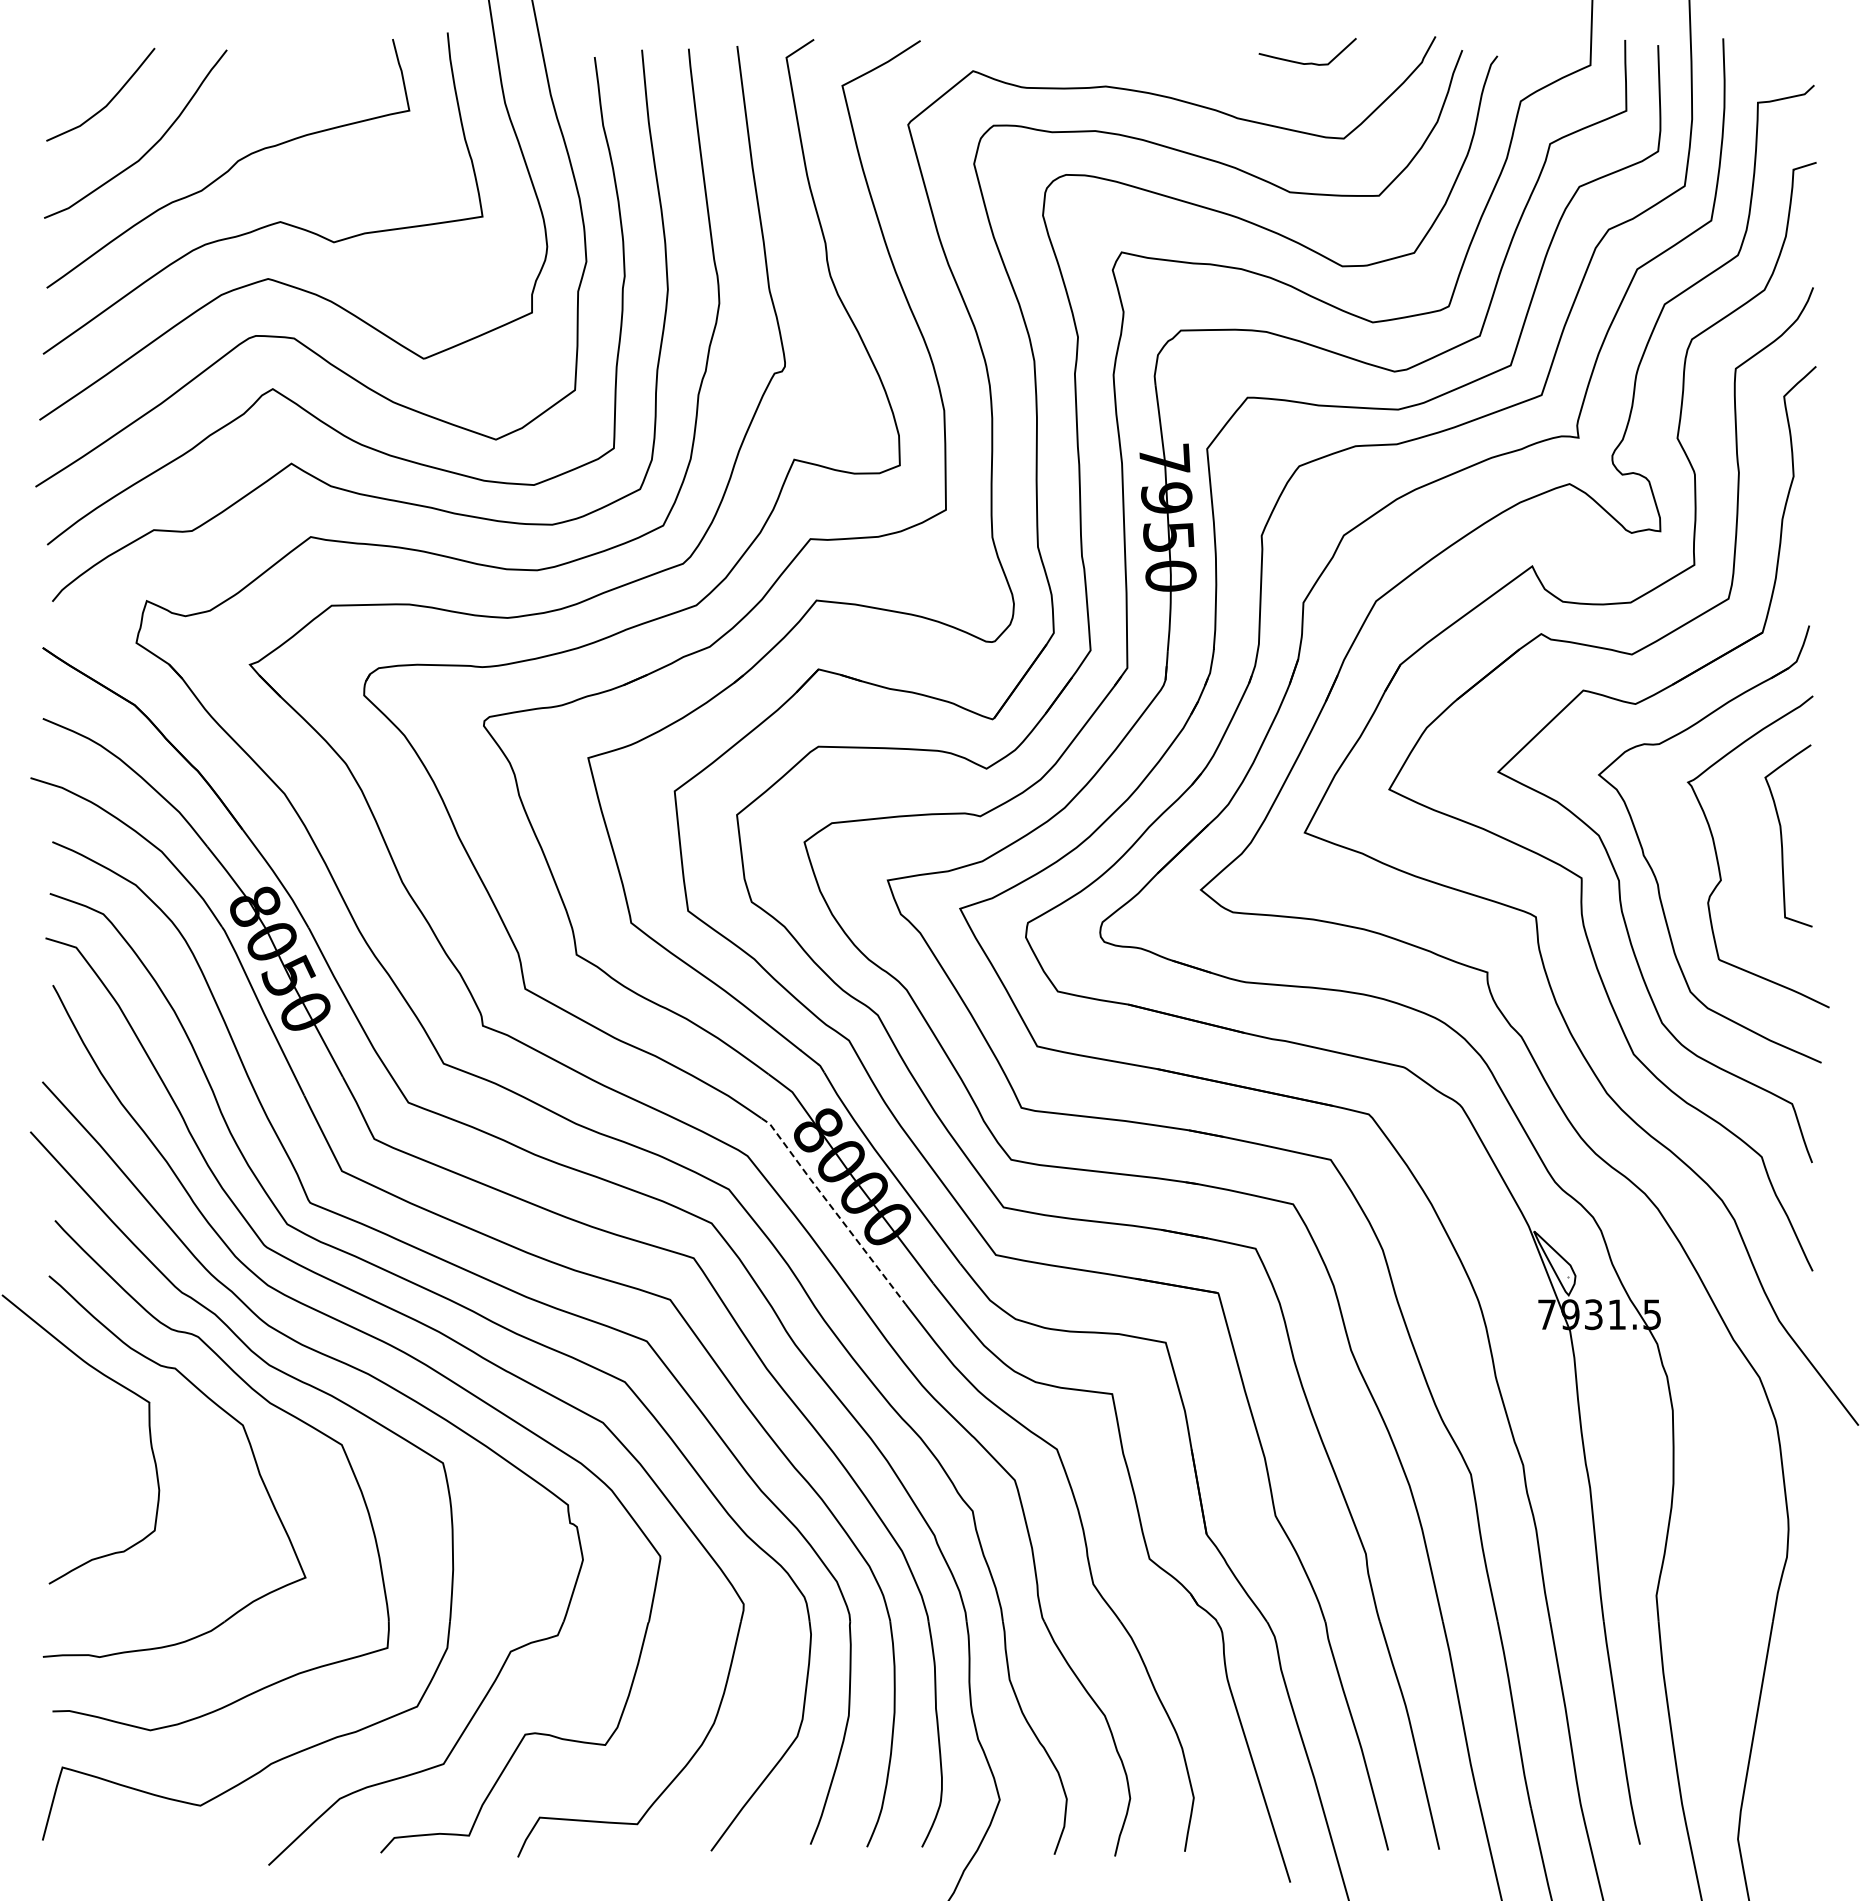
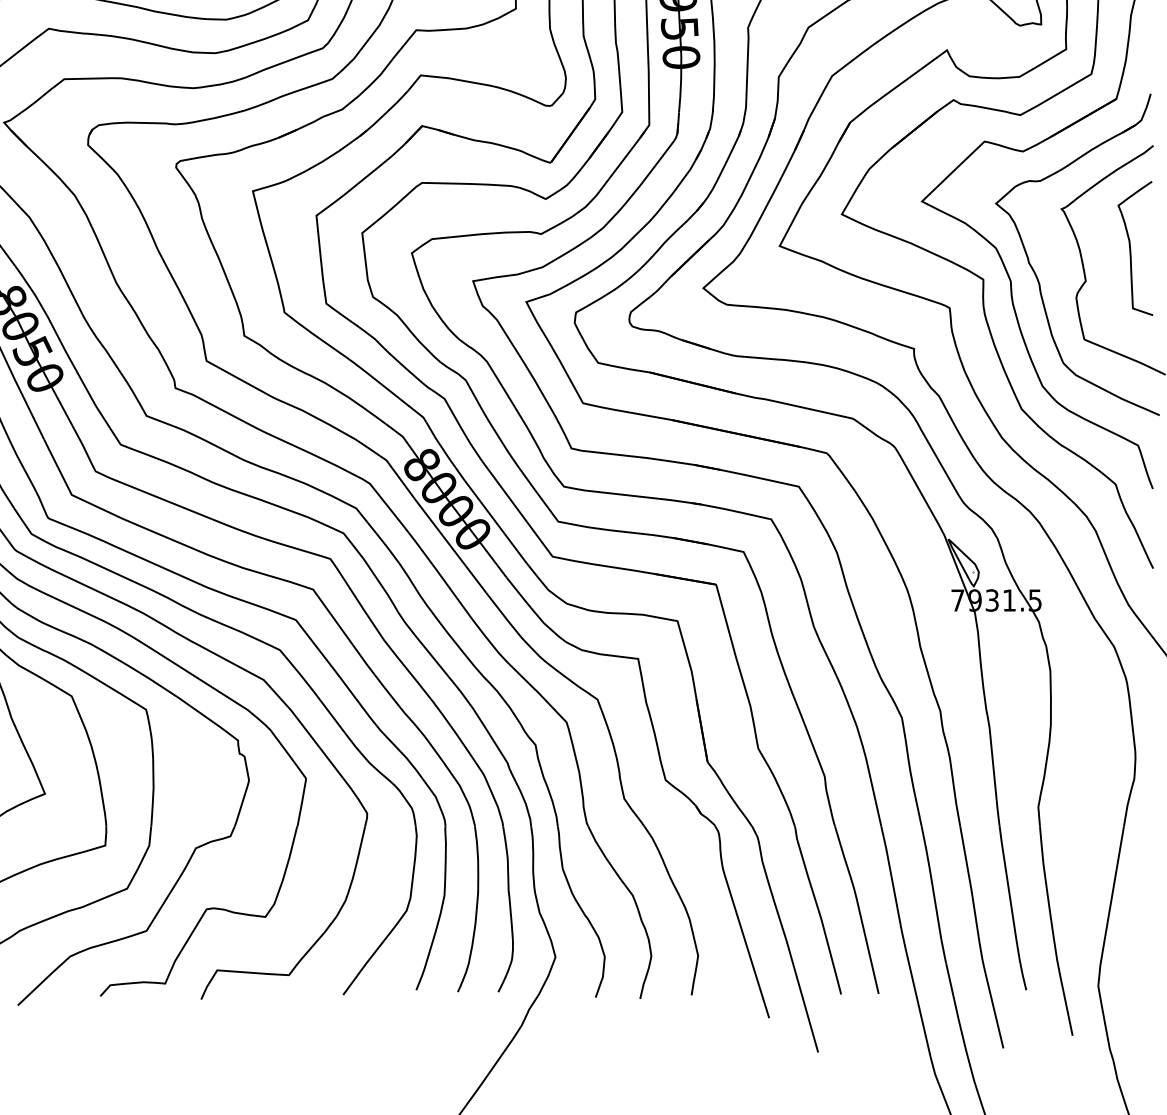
line: (833, 1209) -> (433, 523), dashed -> solid

